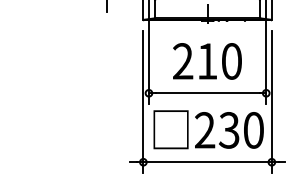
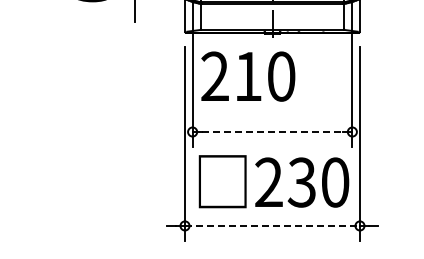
text: (207, 61) -> (248, 76), moved
line: (207, 93) -> (272, 132), solid -> dashed
line: (208, 161) -> (273, 225), solid -> dashed

